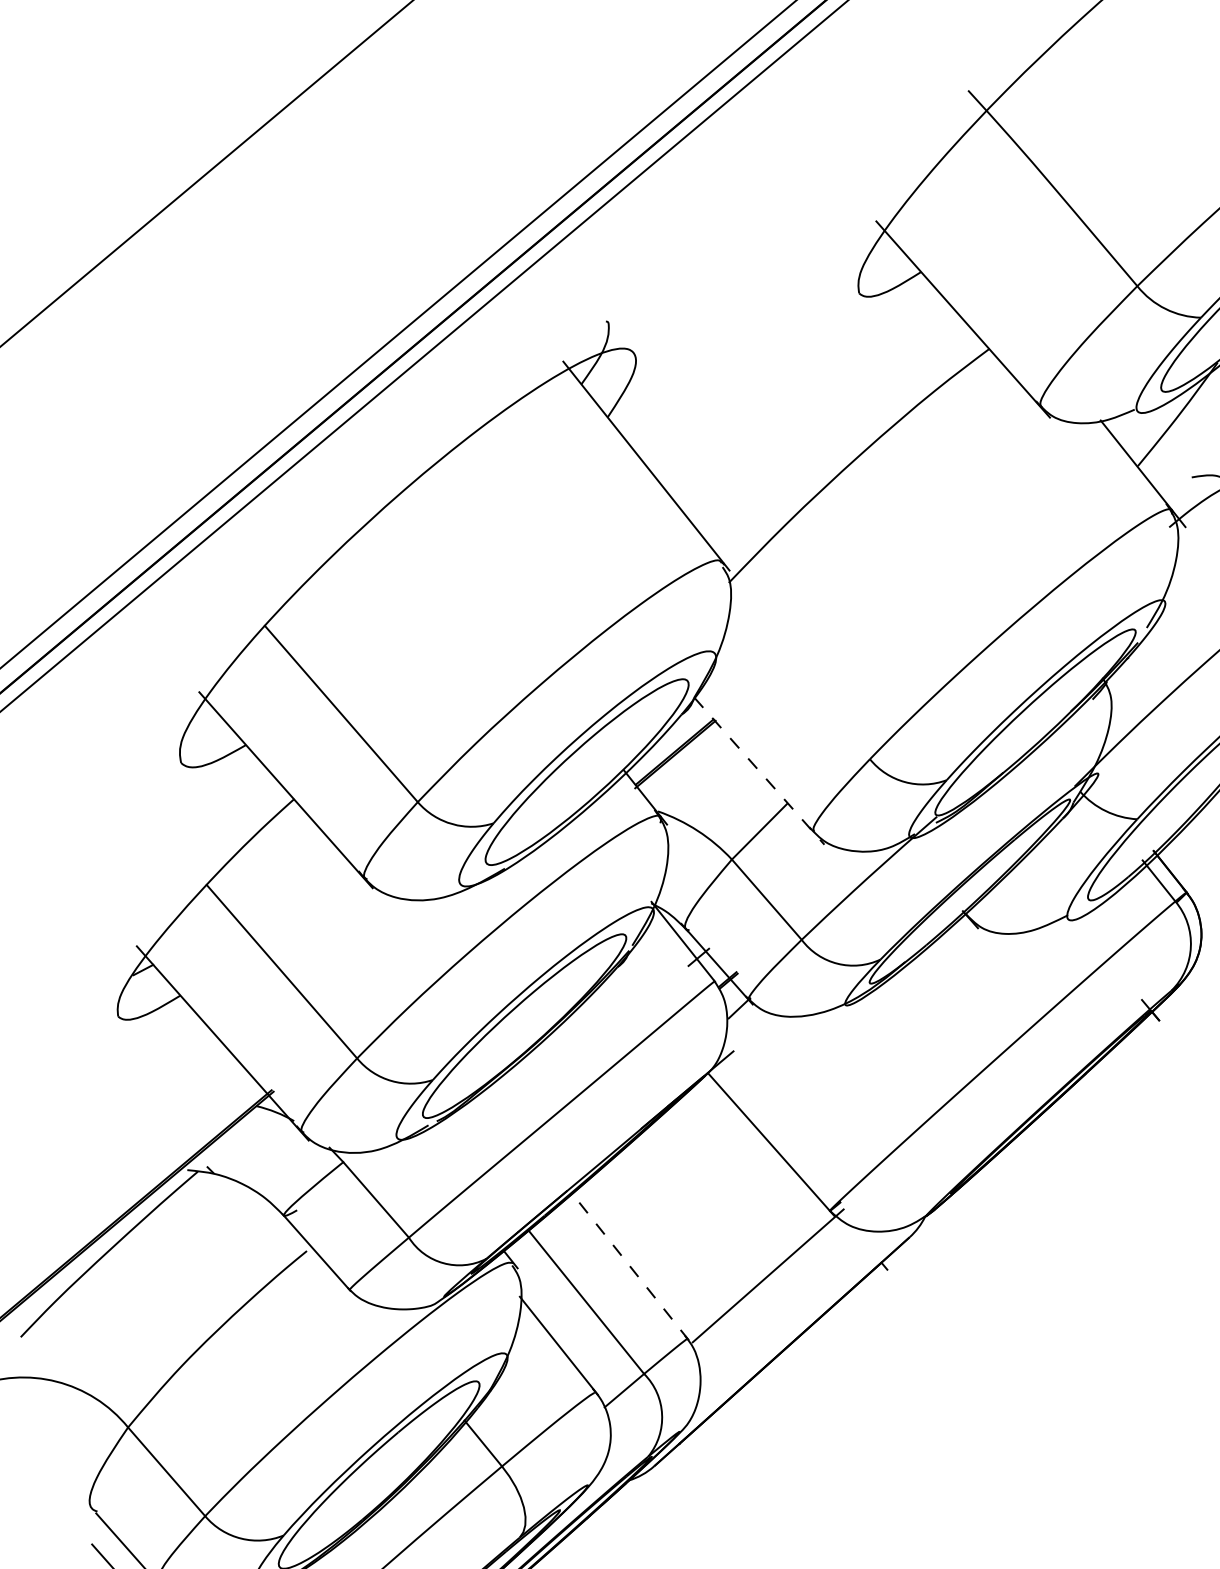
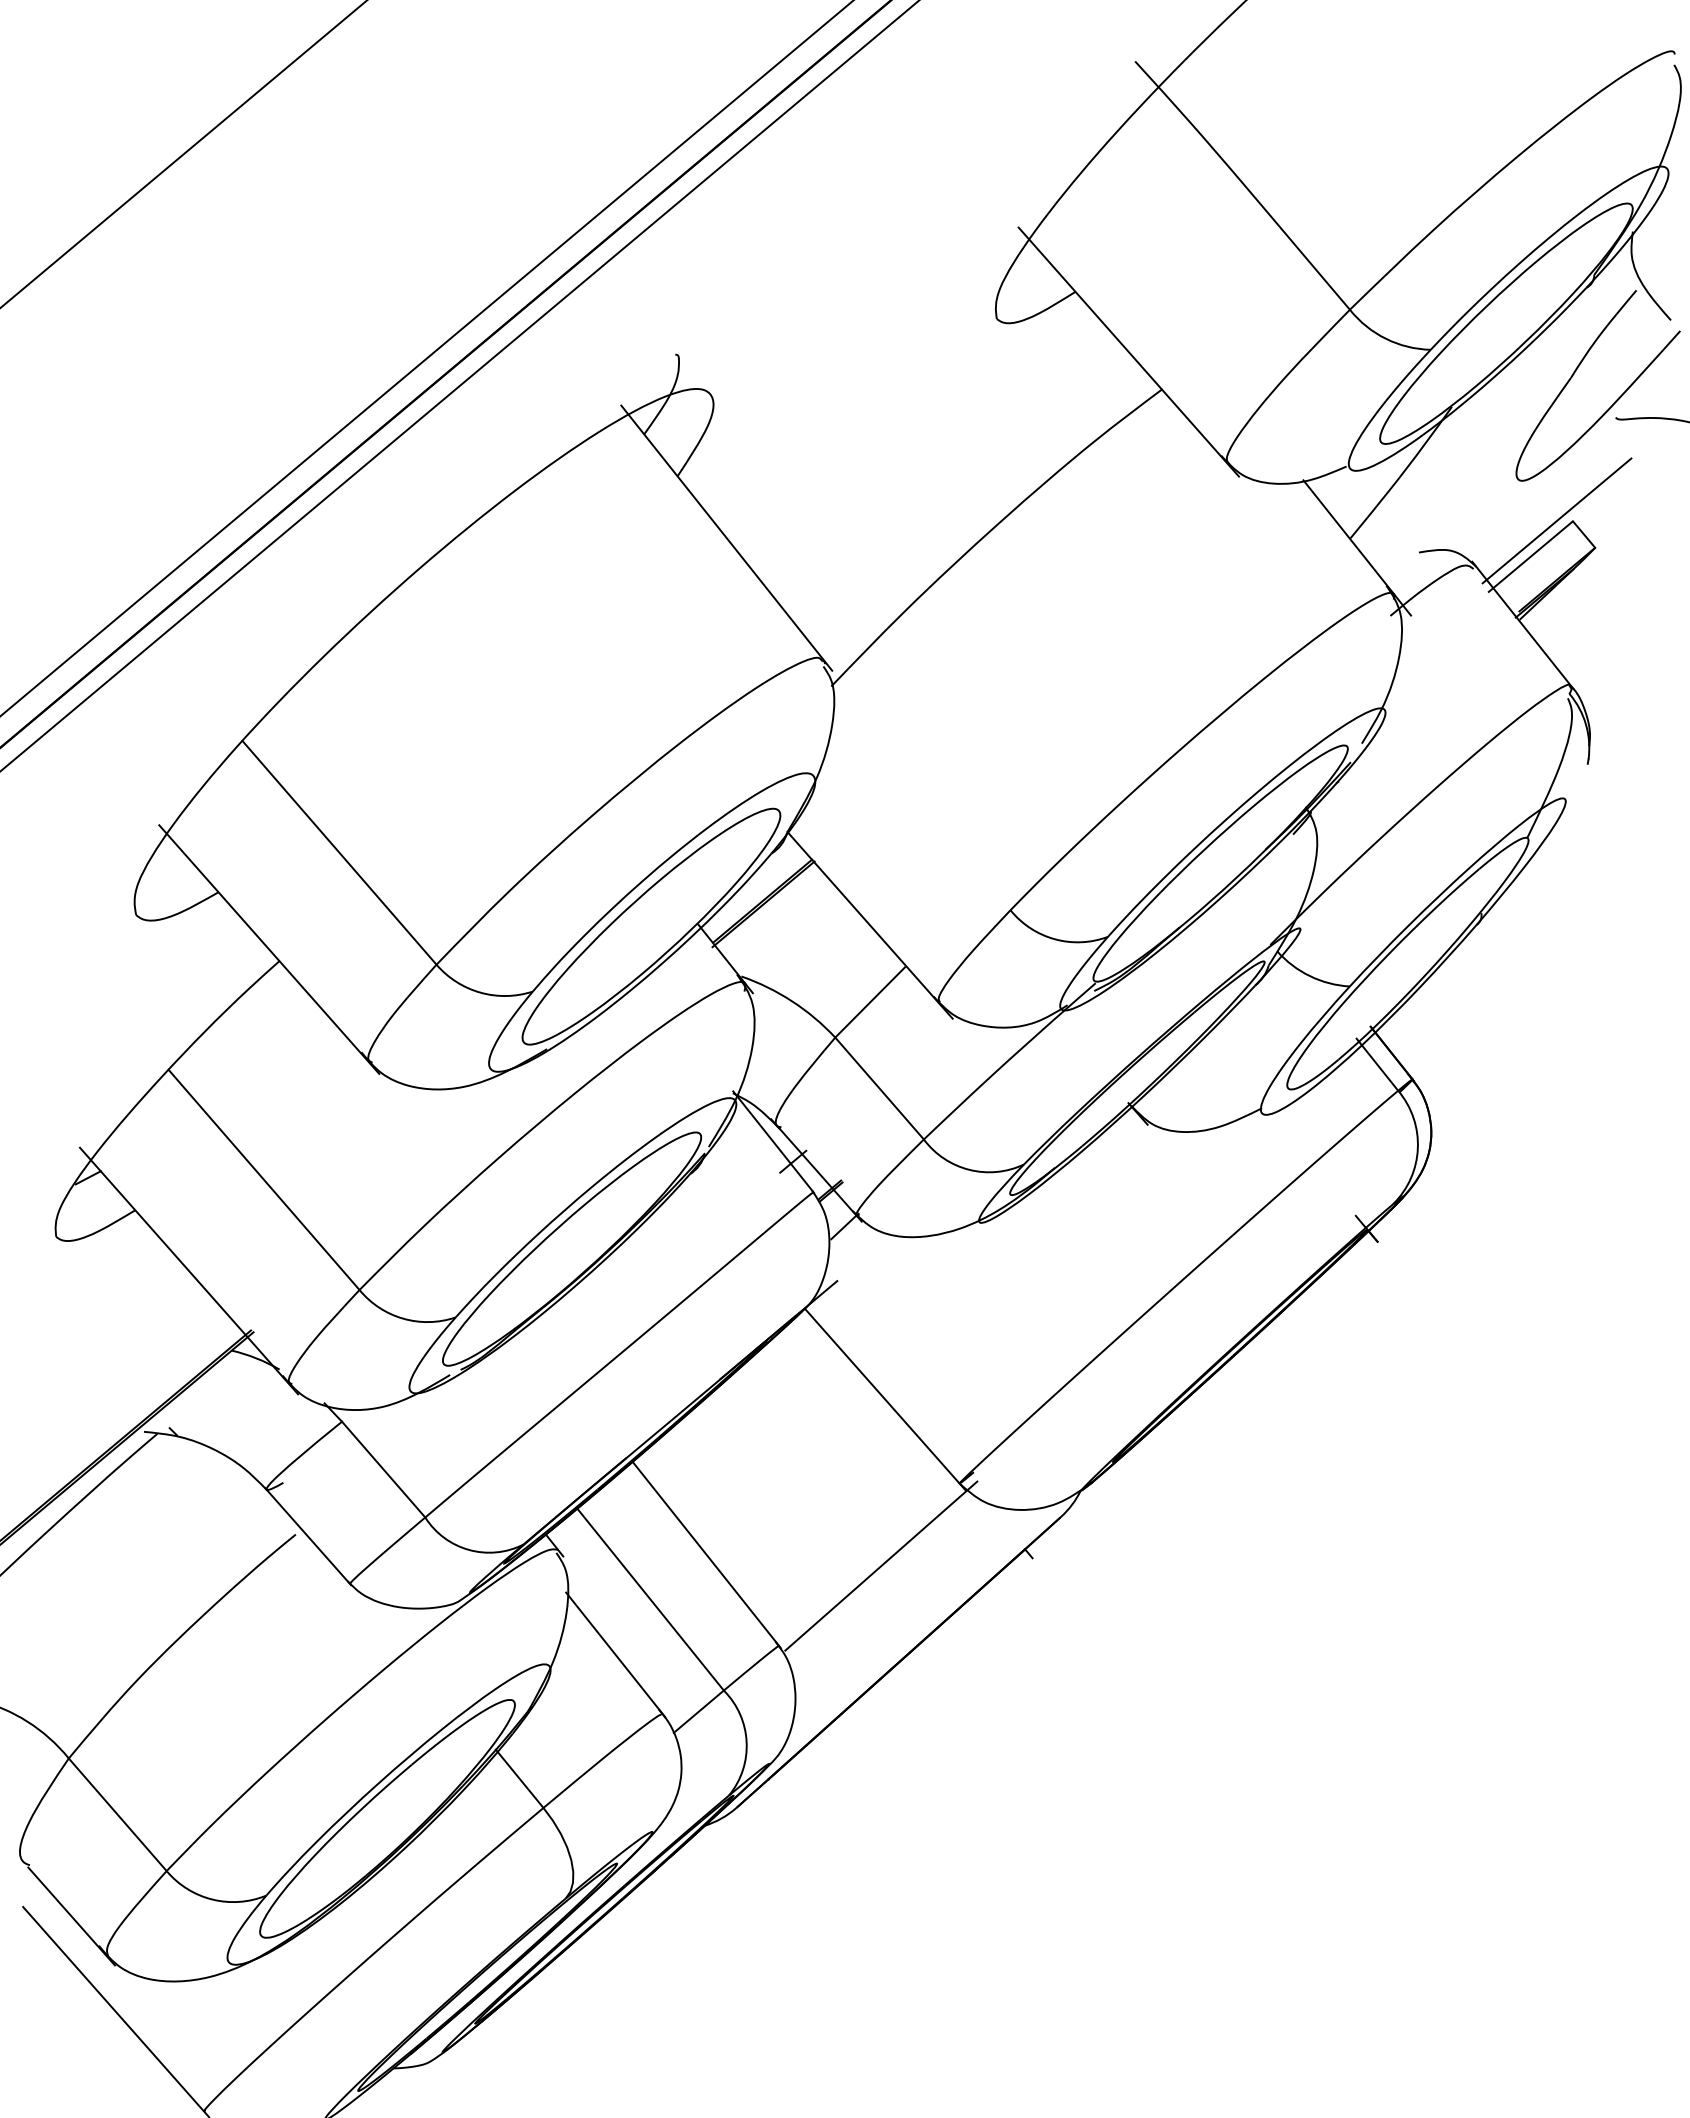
line: (759, 771) -> (870, 925), dashed -> solid
line: (630, 1266) -> (706, 1554), dashed -> solid

